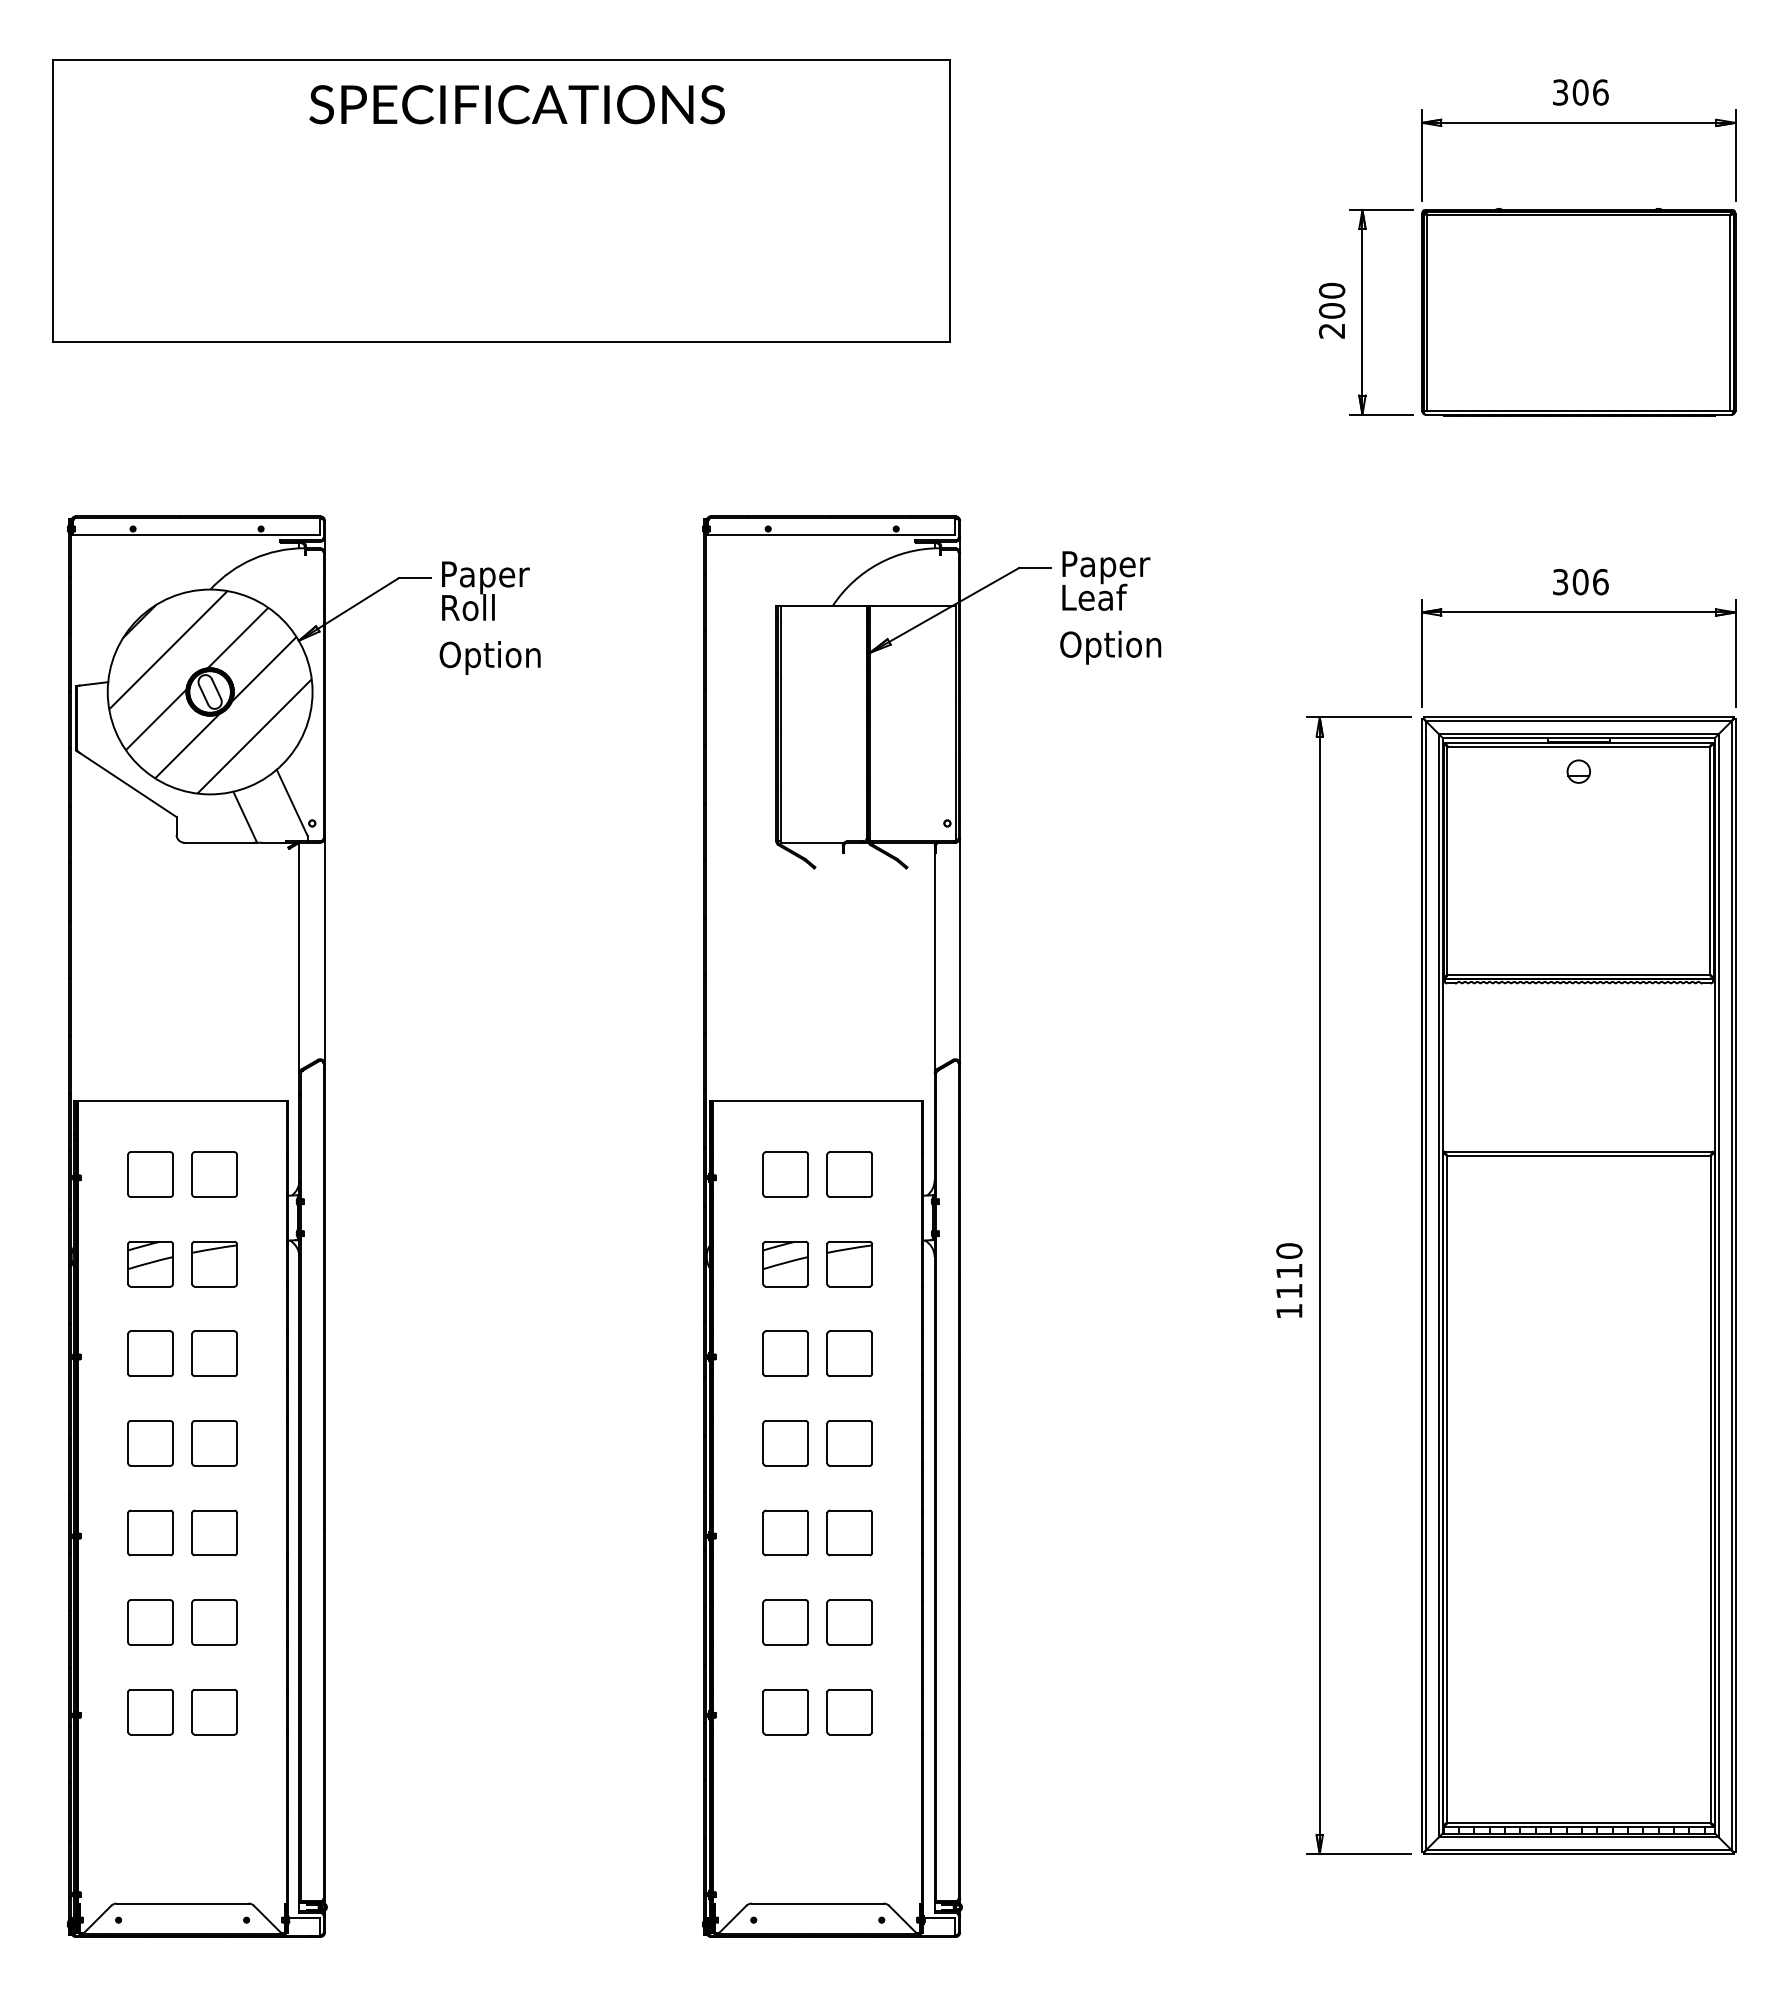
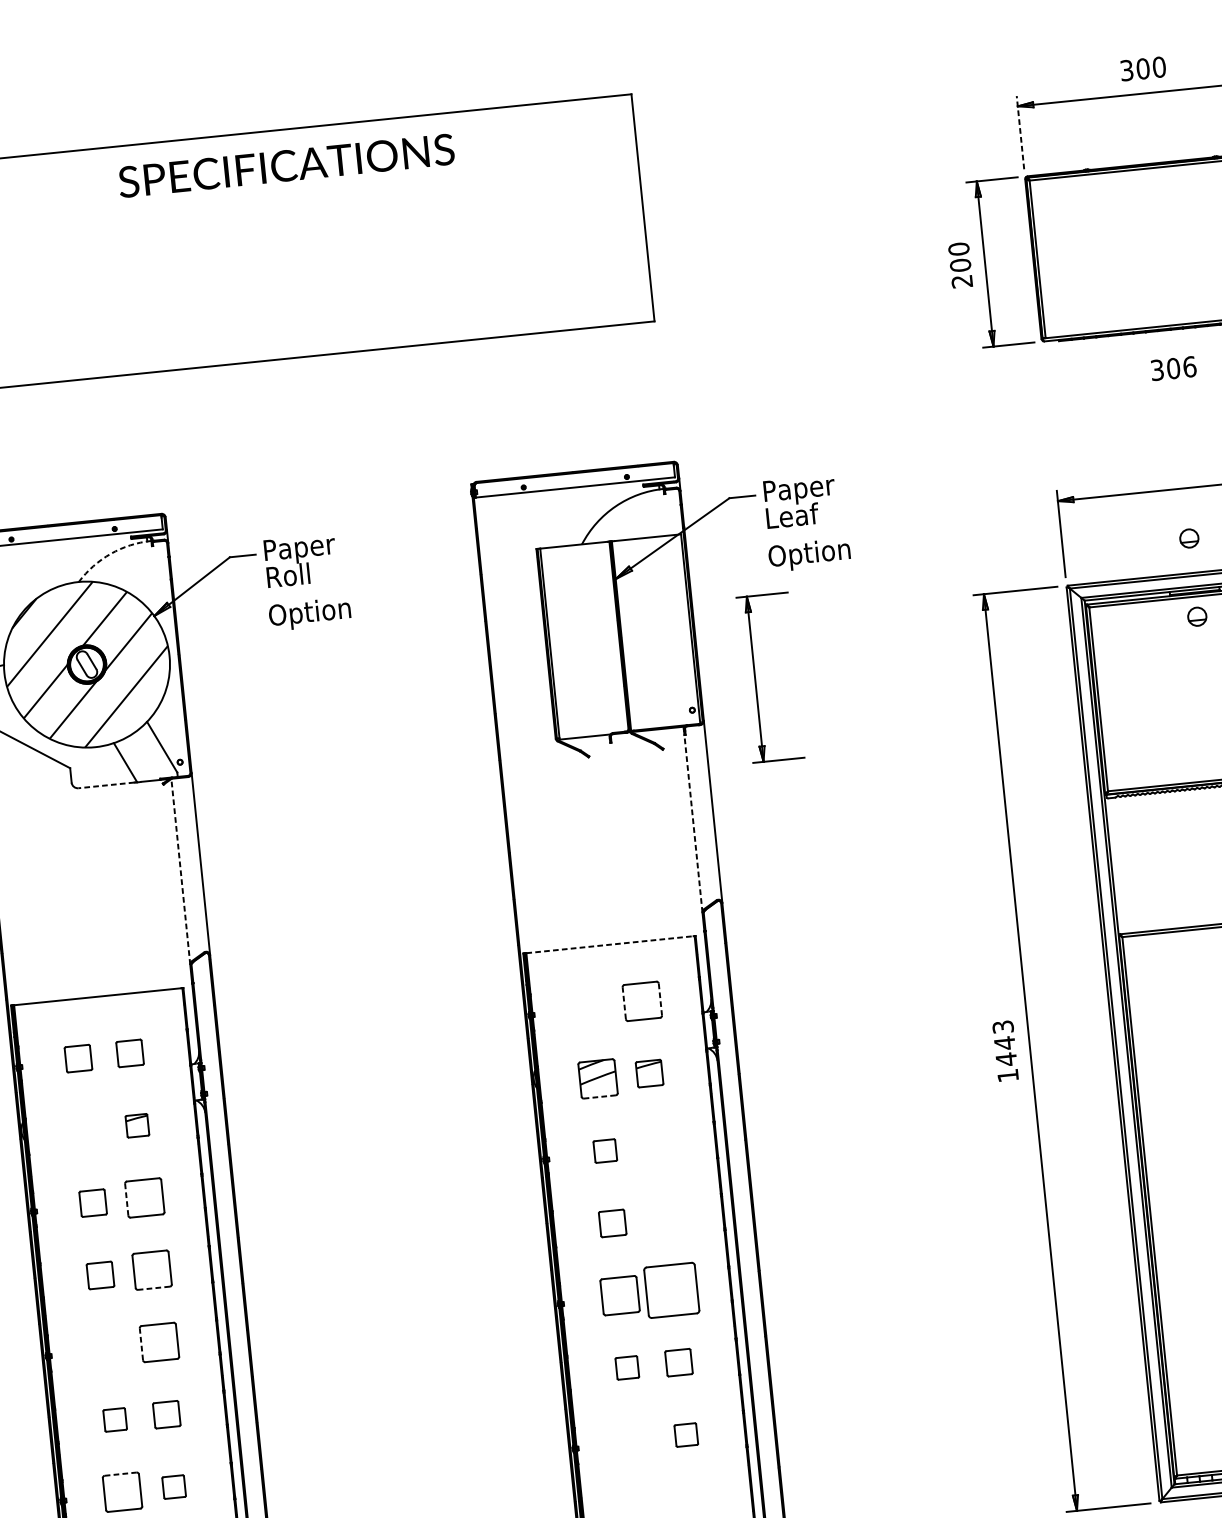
text: (1600, 92) -> (1159, 67), 306 -> 300
line: (1422, 155) -> (1020, 132), solid -> dashed
arc: (253, 559) -> (111, 554), solid -> dashed
text: (1580, 582) -> (1173, 368), moved
part: (1578, 674) -> (1189, 538), added
part: (1028, 792) -> (755, 678), added
line: (218, 842) -> (106, 785), solid -> dashed
line: (299, 957) -> (180, 871), solid -> dashed
line: (934, 962) -> (693, 823), solid -> dashed
line: (817, 1100) -> (610, 944), solid -> dashed
part: (150, 1174) -> (78, 1058), size x0.7
part: (214, 1174) -> (130, 1053), size x0.7
part: (785, 1174) -> (590, 1006), removed
line: (827, 1174) -> (624, 1003), solid -> dashed
line: (872, 1174) -> (660, 999), solid -> dashed
part: (849, 1263) -> (649, 1073), size x0.7
part: (150, 1264) -> (85, 1131), removed
part: (214, 1264) -> (137, 1125), size x0.6
text: (1289, 1271) -> (1004, 1043), 1110 -> 1443
line: (785, 1286) -> (599, 1096), solid -> dashed
part: (150, 1353) -> (93, 1202), size x0.7
line: (192, 1353) -> (126, 1199), solid -> dashed
part: (785, 1353) -> (605, 1150), size x0.6
part: (849, 1353) -> (656, 1145), removed
part: (150, 1443) -> (100, 1275), size x0.7
part: (785, 1443) -> (612, 1223), size x0.7
part: (849, 1443) -> (664, 1218), removed
line: (214, 1465) -> (153, 1288), solid -> dashed
part: (150, 1532) -> (107, 1347), removed
line: (192, 1532) -> (141, 1343), solid -> dashed
part: (849, 1532) -> (671, 1290), size x1.4
part: (150, 1622) -> (115, 1419), size x0.6
part: (214, 1622) -> (166, 1414), size x0.7
part: (785, 1622) -> (627, 1367), size x0.6
part: (849, 1622) -> (678, 1362), size x0.7
line: (150, 1689) -> (120, 1473), solid -> dashed
part: (214, 1712) -> (174, 1487), size x0.6
part: (785, 1712) -> (634, 1440), removed
part: (849, 1712) -> (686, 1435), size x0.6

